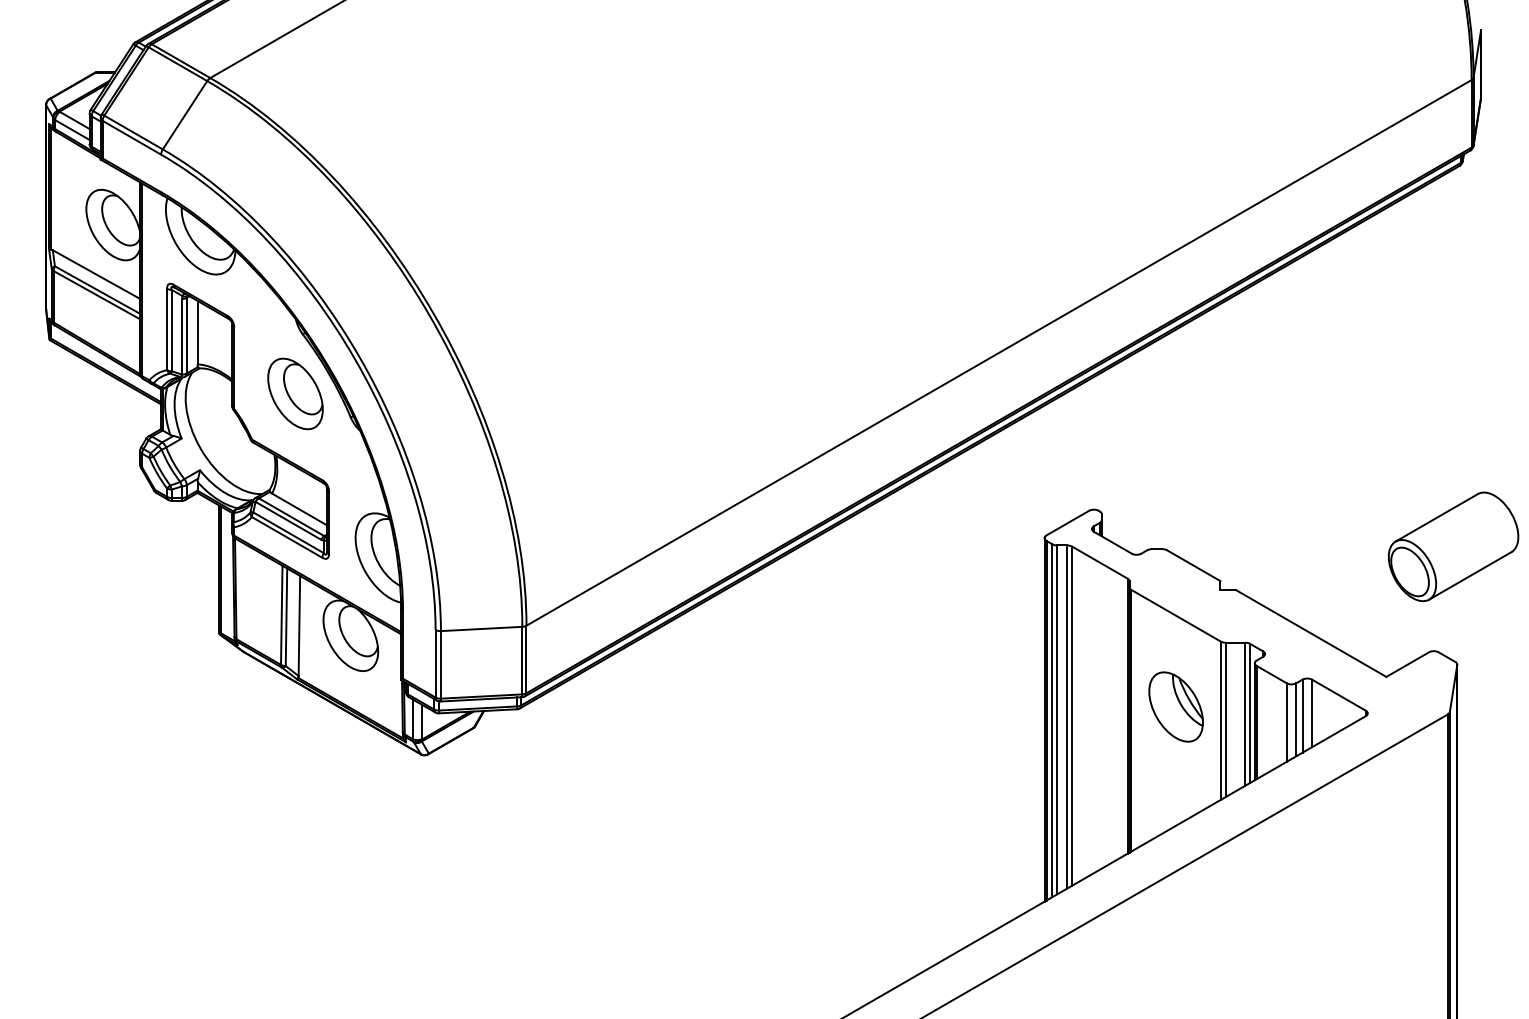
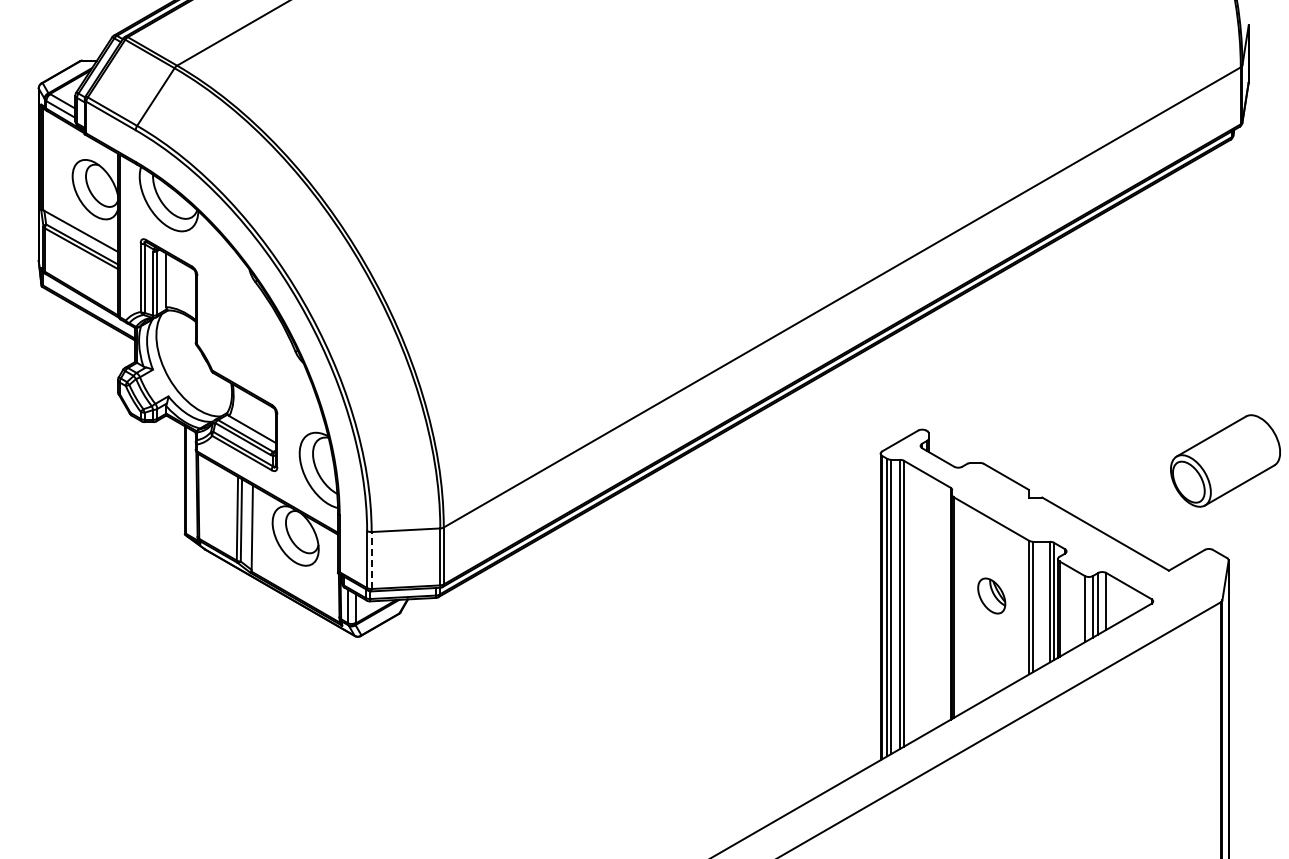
part: (294, 393) -> (248, 331), removed
line: (440, 664) -> (371, 560), solid -> dashed
part: (1176, 706) -> (991, 595), size x0.6

